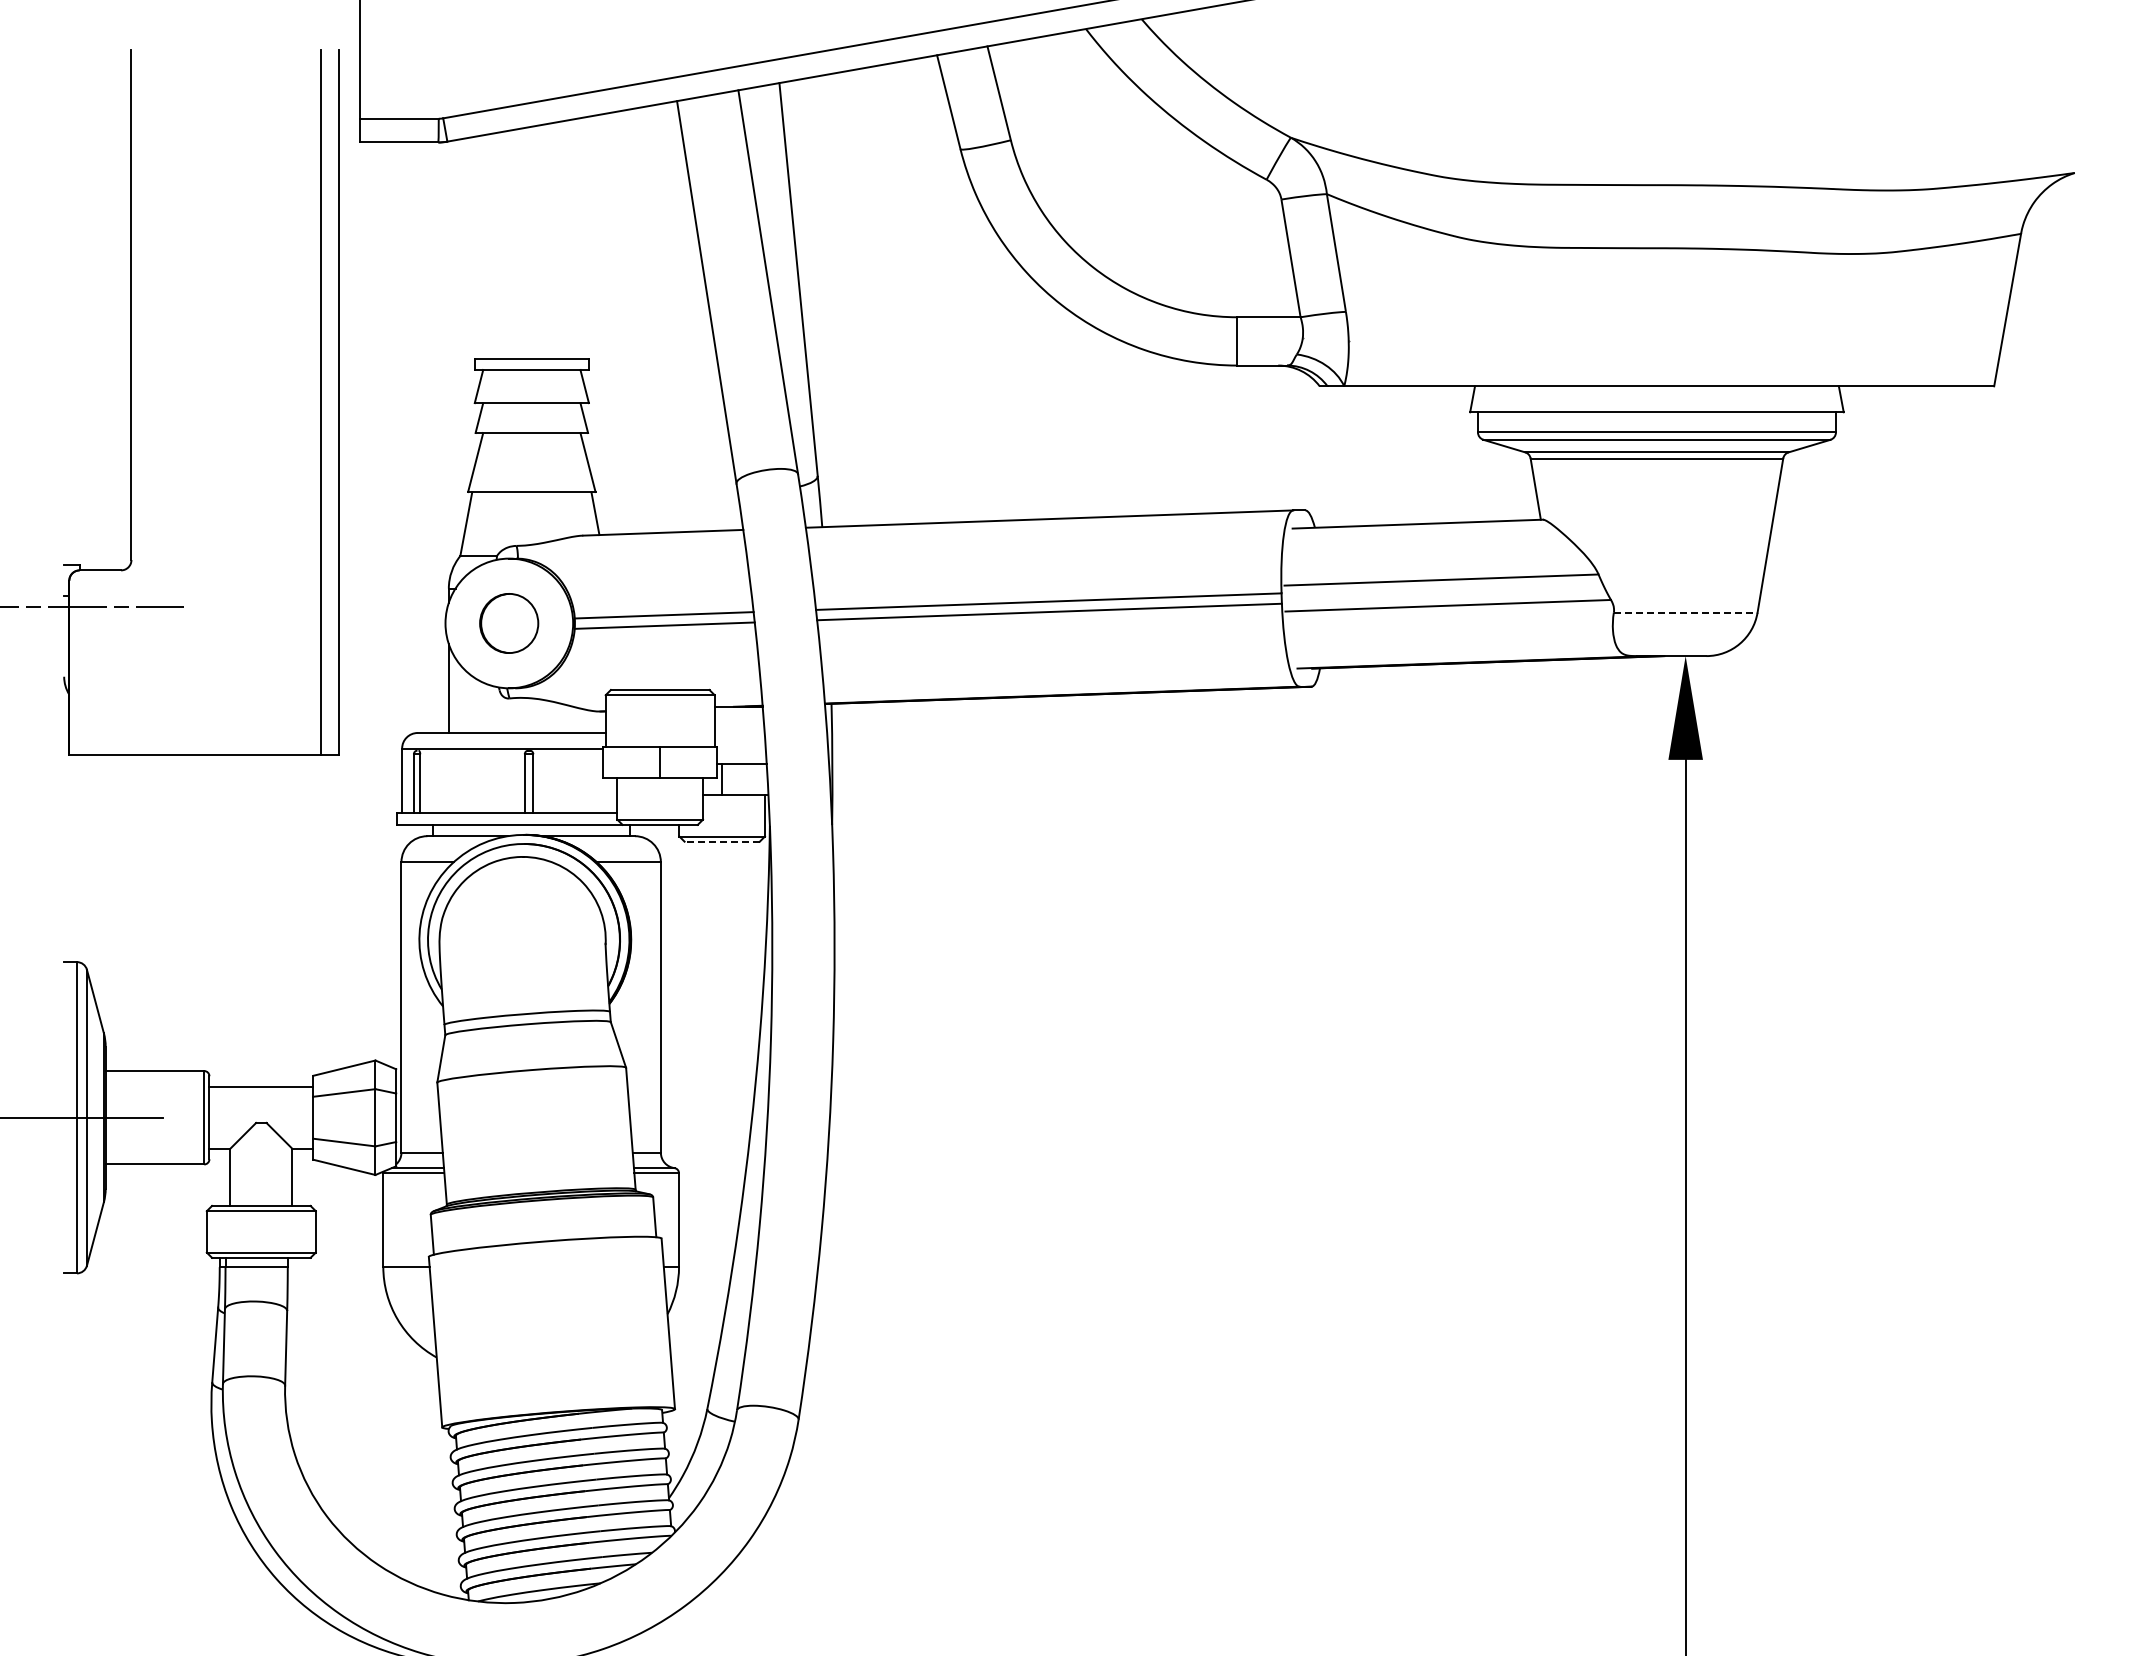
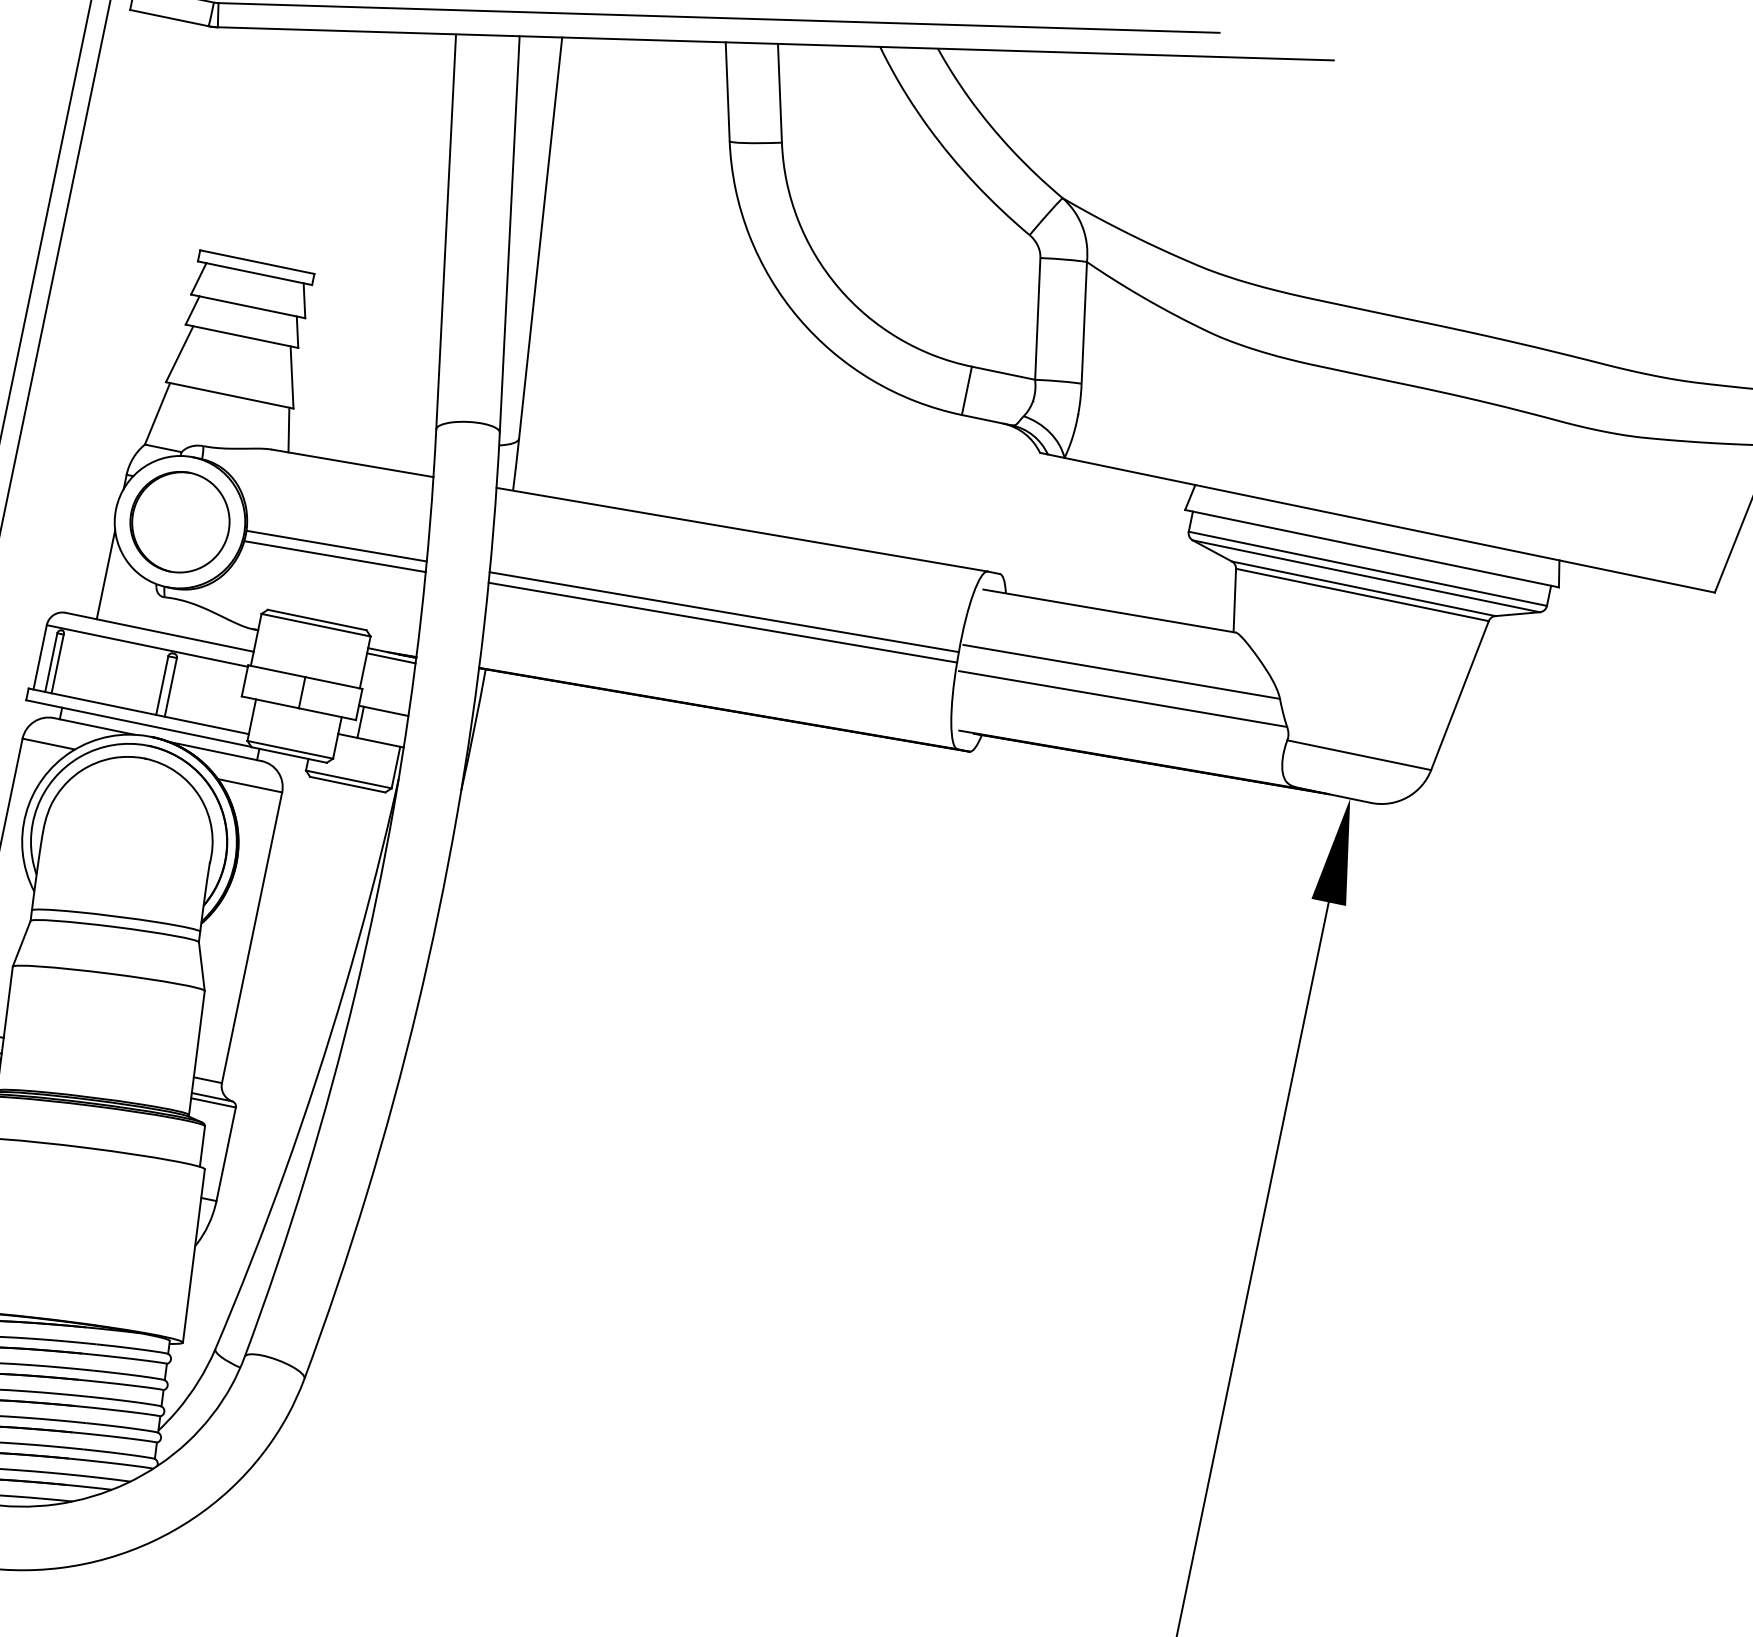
line: (1685, 612) -> (1359, 754), dashed -> solid
part: (508, 623) -> (179, 522), size x1.67
line: (738, 711) -> (391, 657), added
line: (722, 841) -> (348, 784), dashed -> solid

